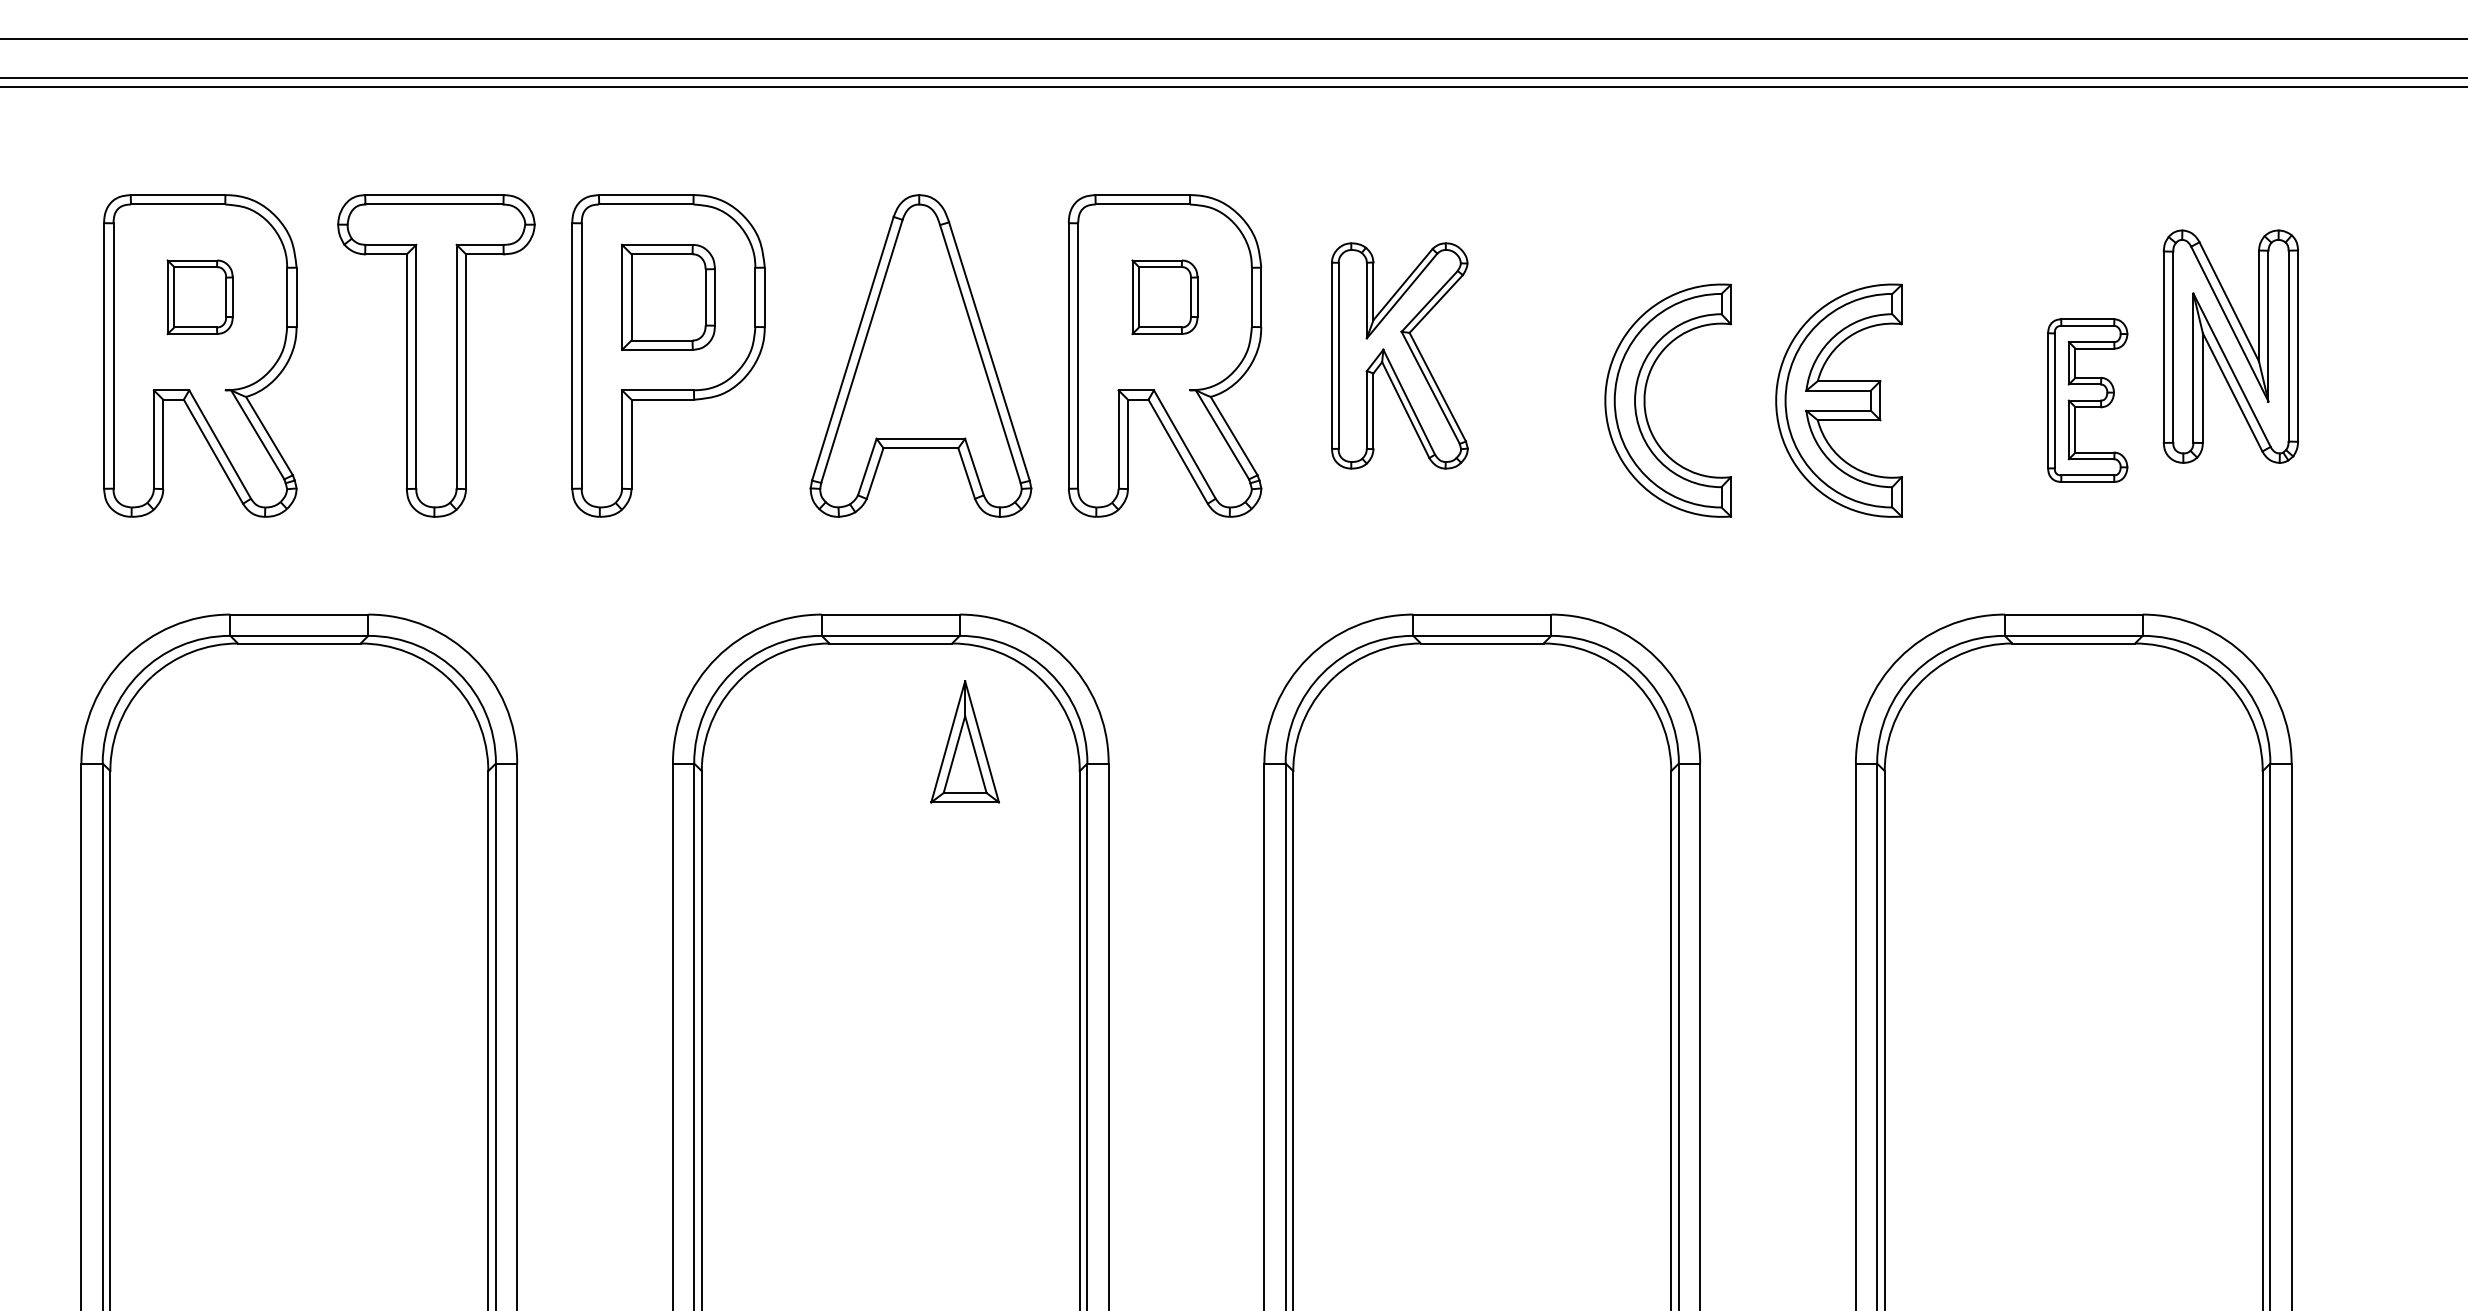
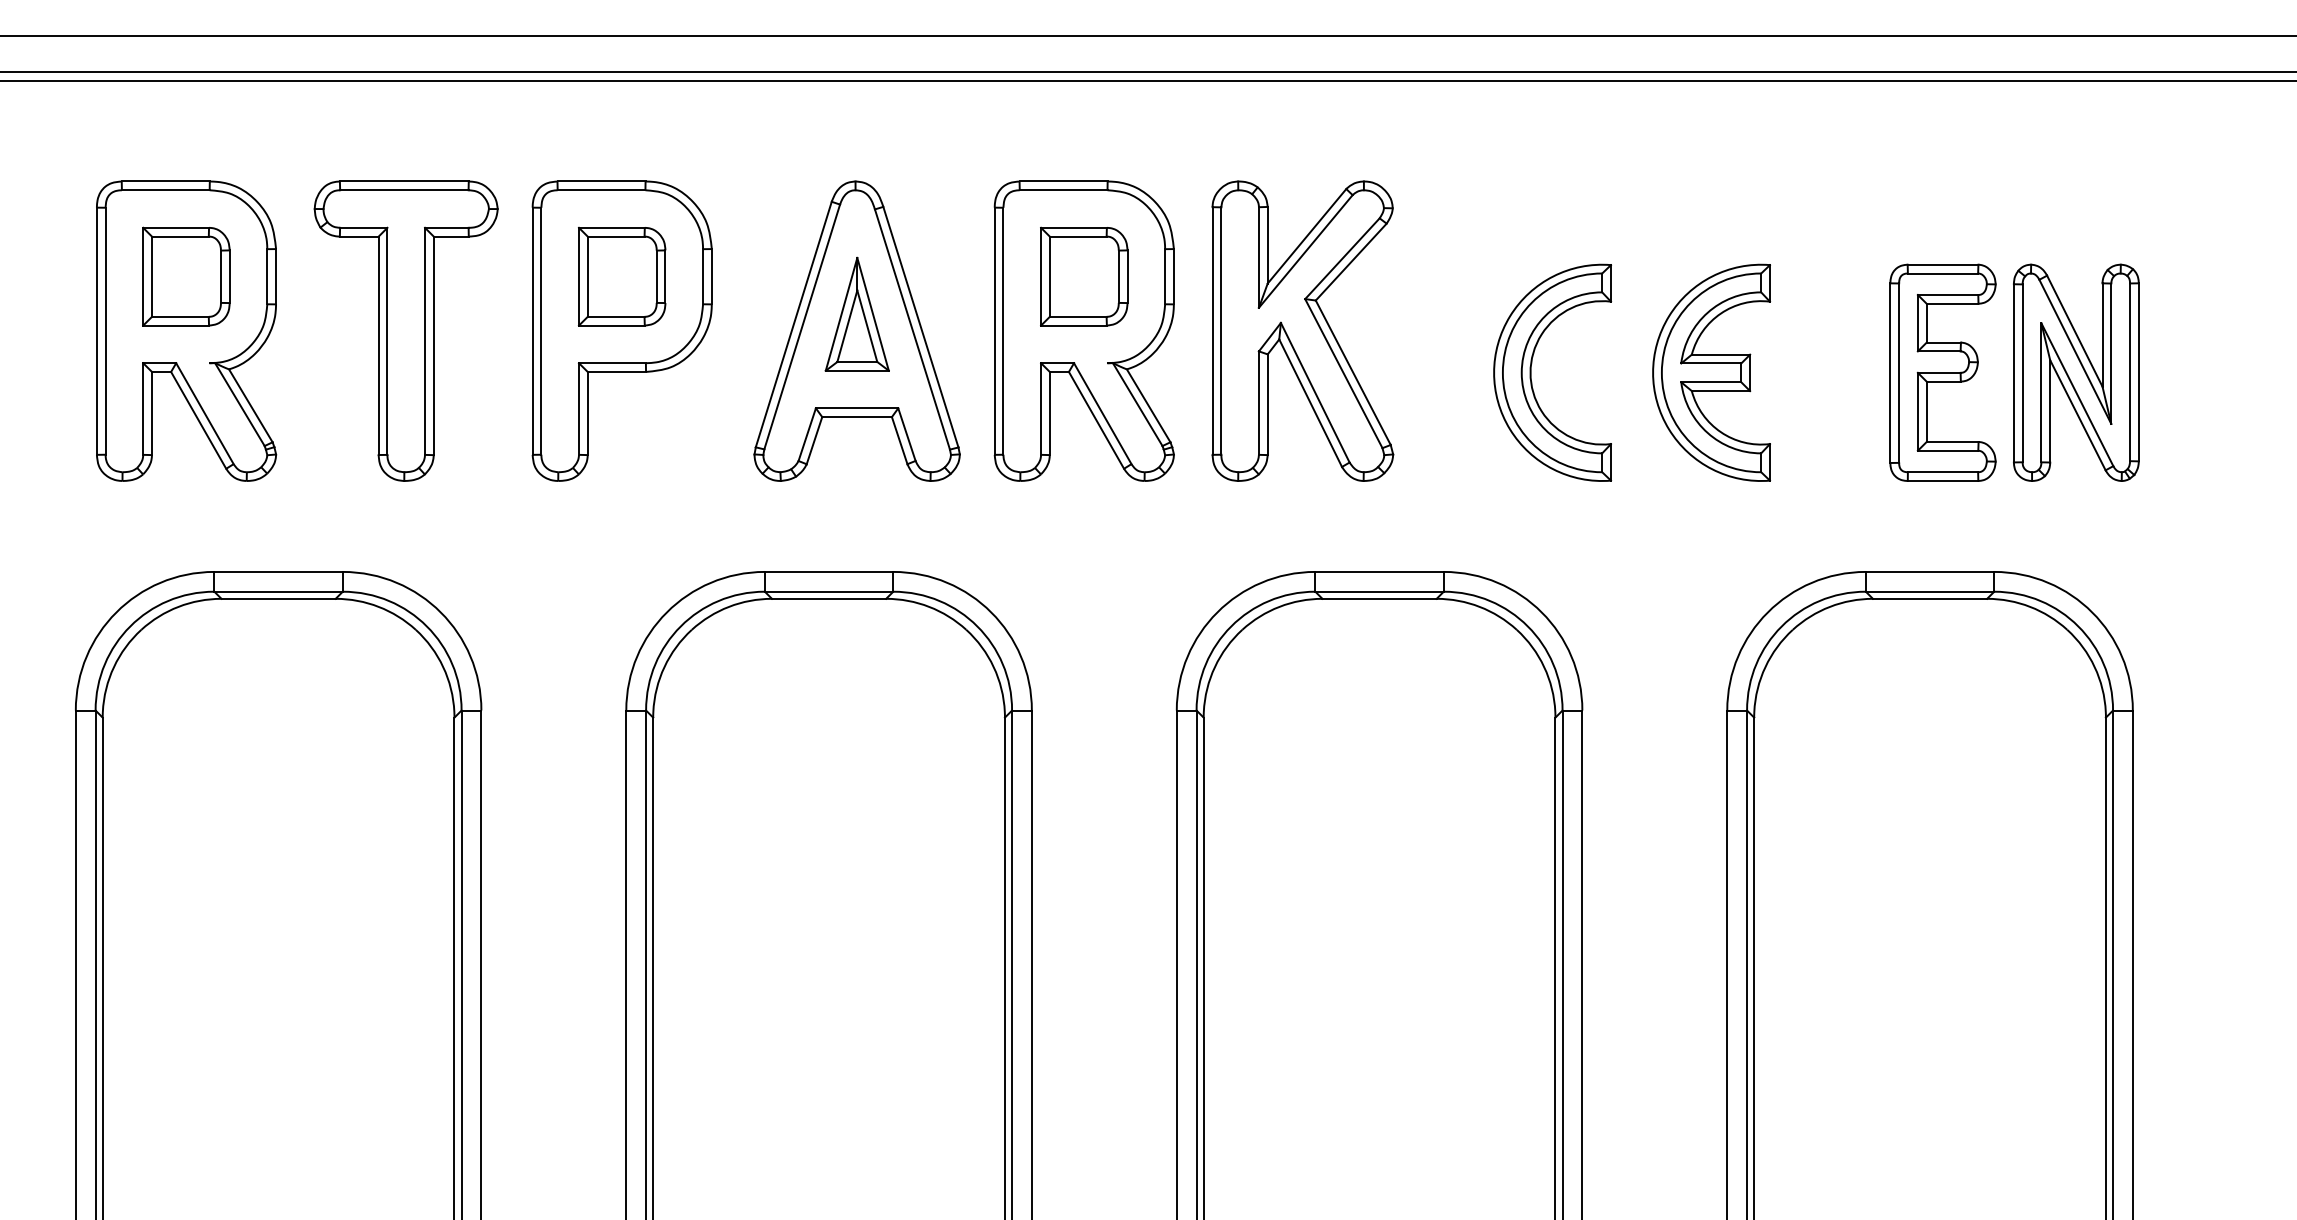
part: (199, 296) -> (185, 275), size x1.43
part: (1164, 296) -> (1083, 275), size x1.43
part: (2230, 346) -> (2075, 372), moved
part: (1399, 355) -> (1302, 330), size x1.43
part: (2087, 400) -> (1942, 372), size x1.43
part: (965, 741) -> (857, 314), moved

